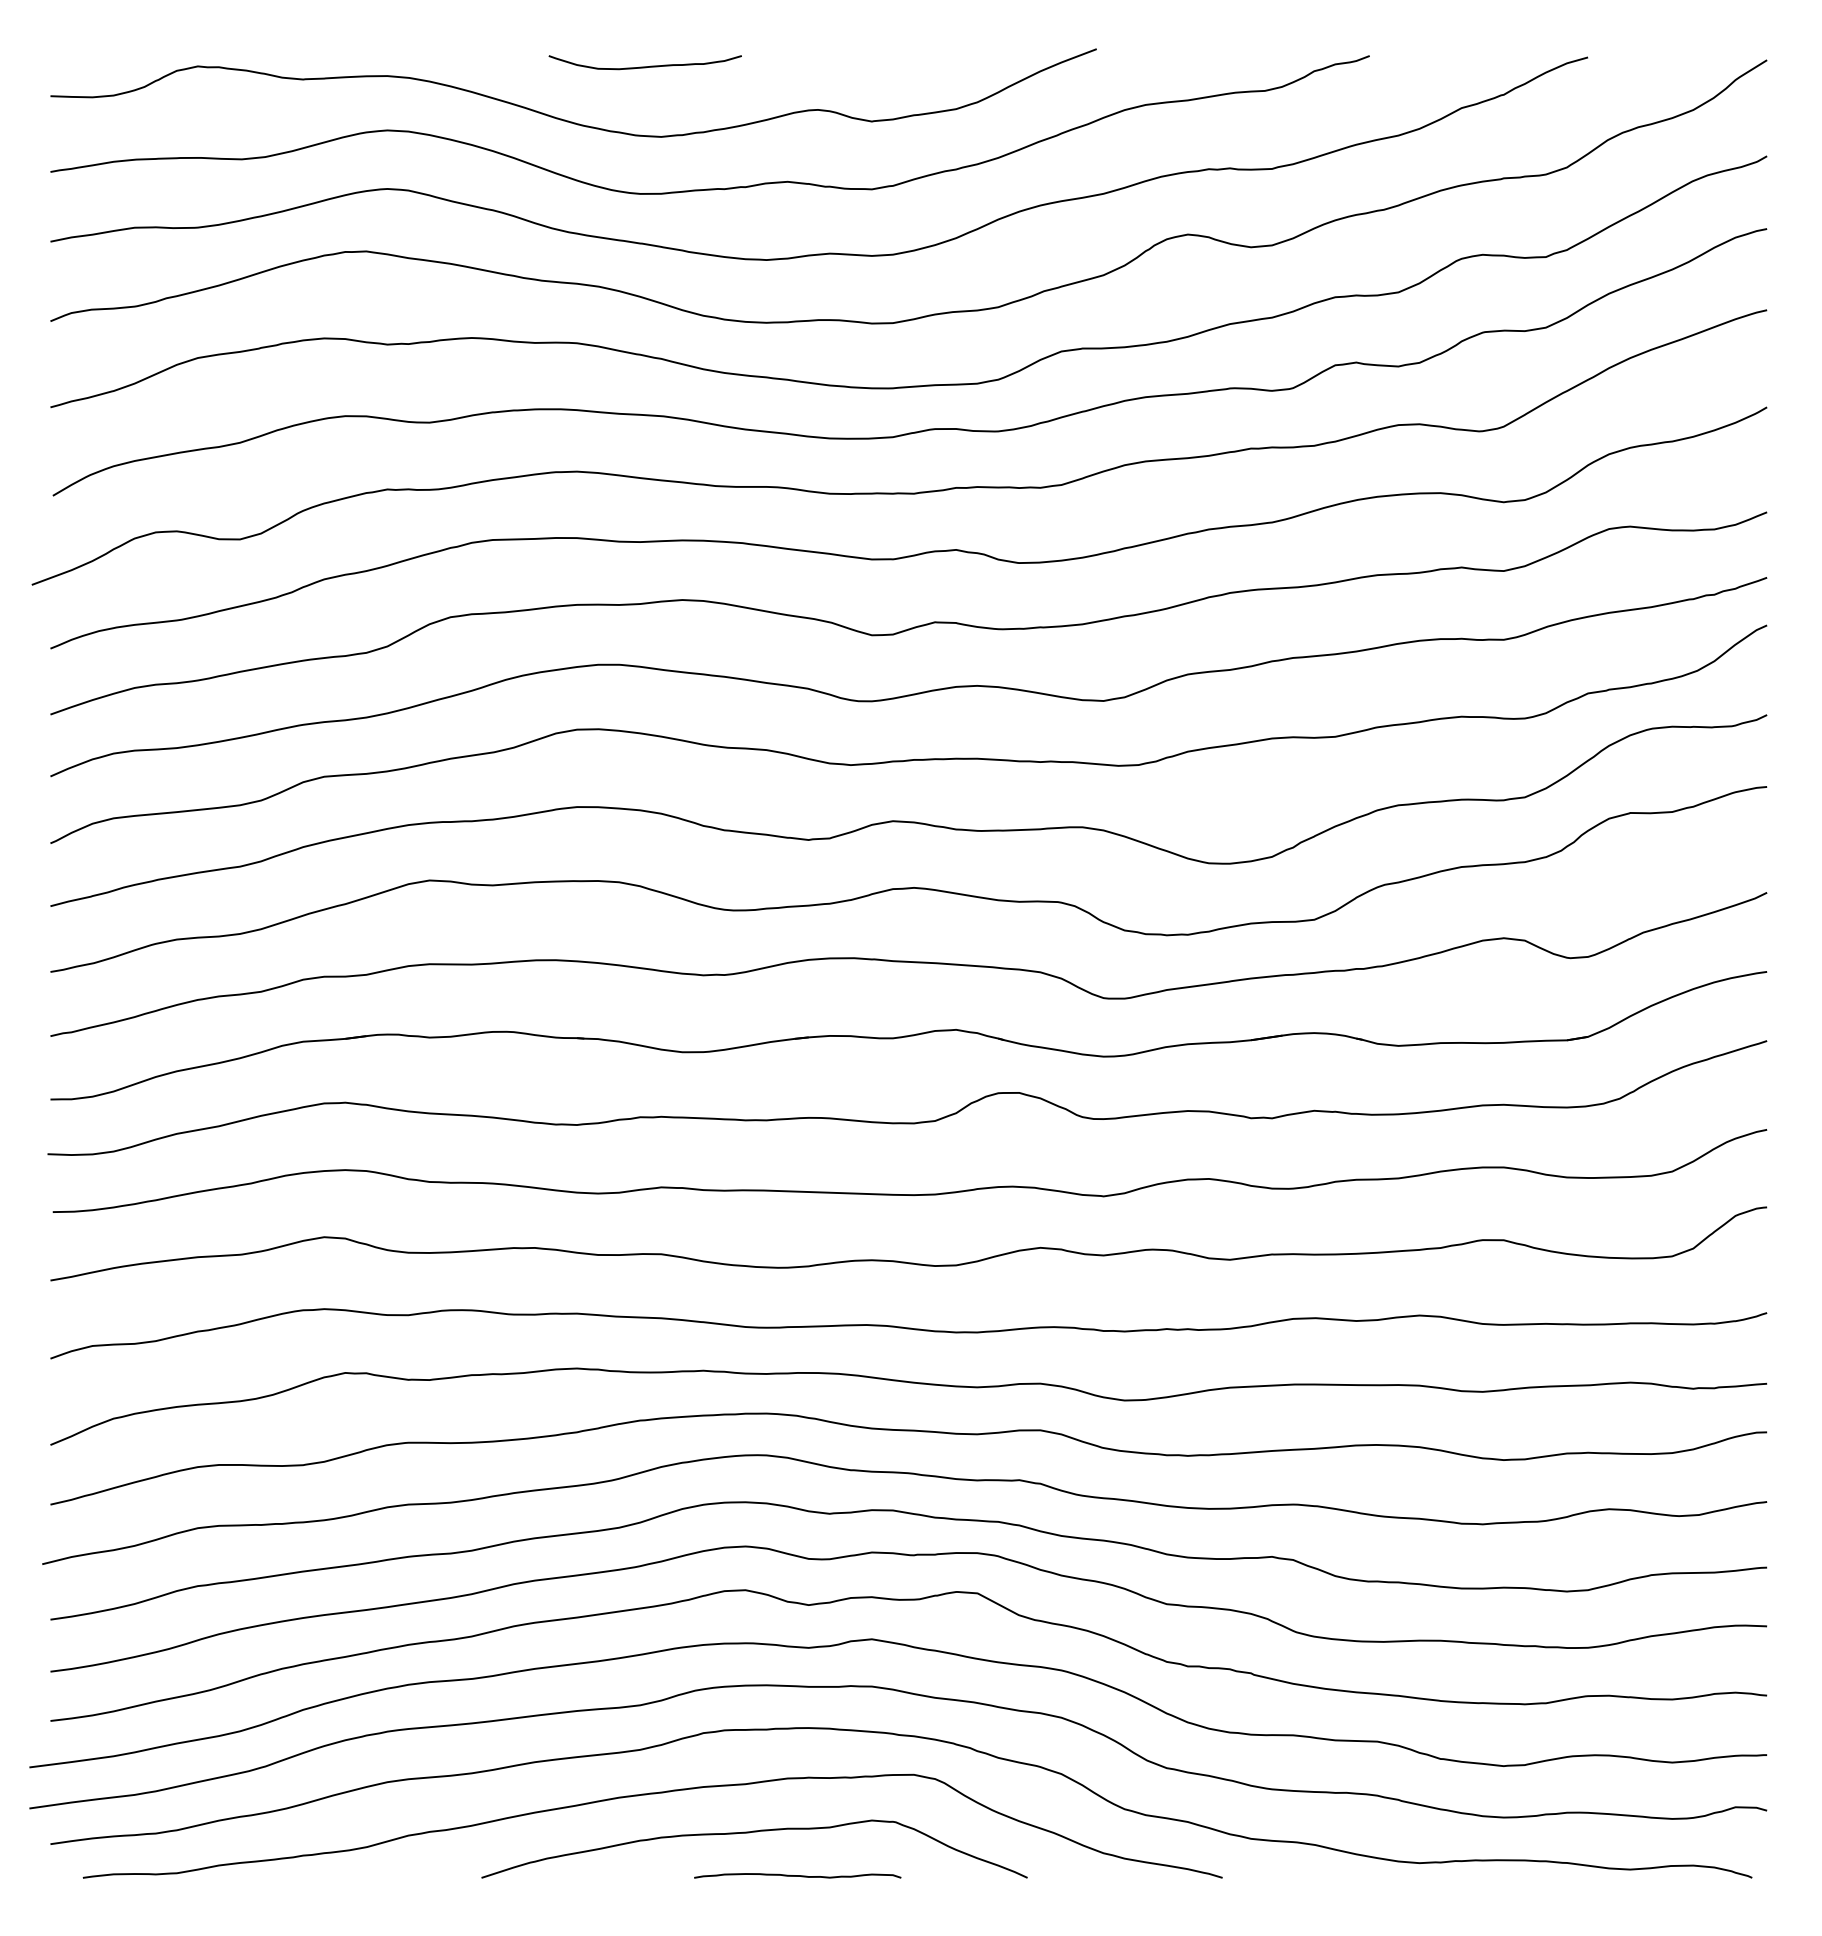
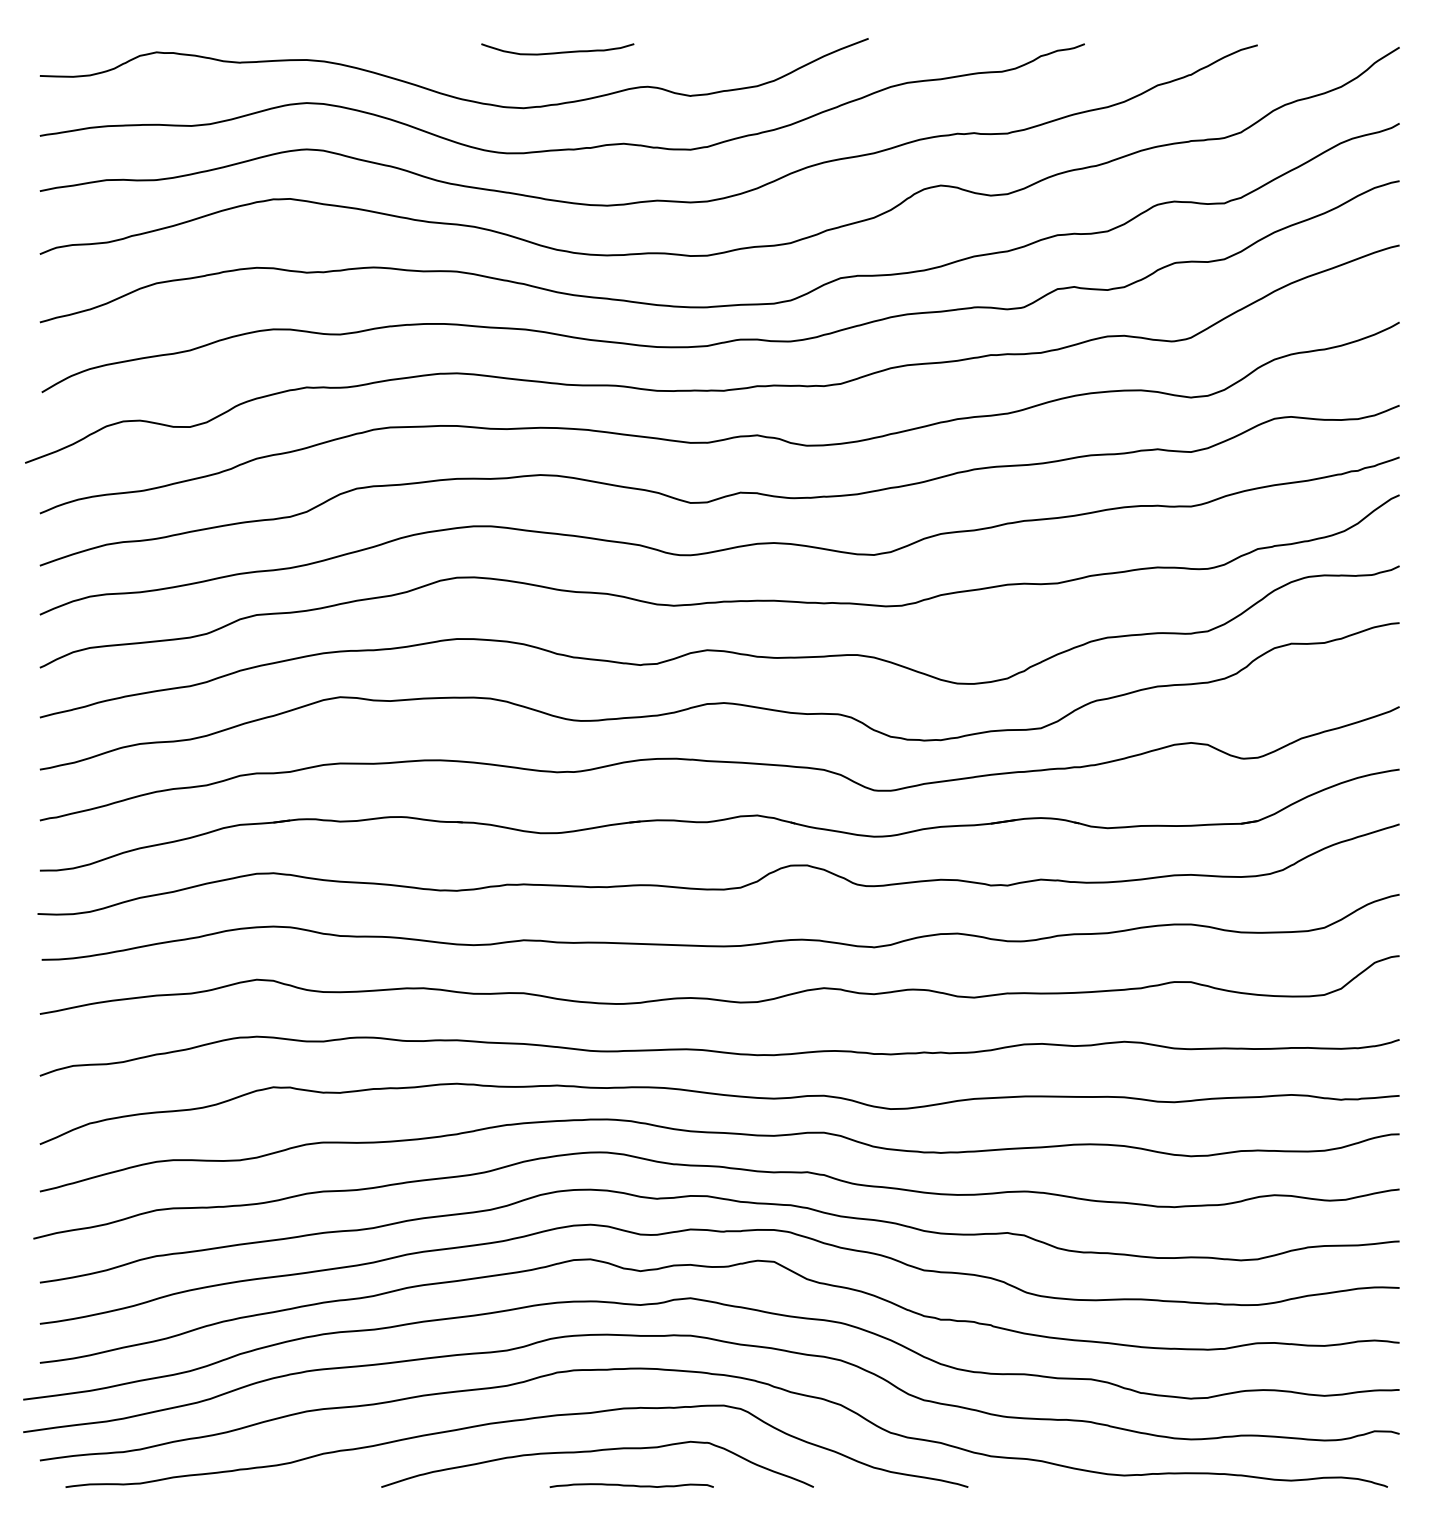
curve: (644, 66) -> (557, 52), moved

